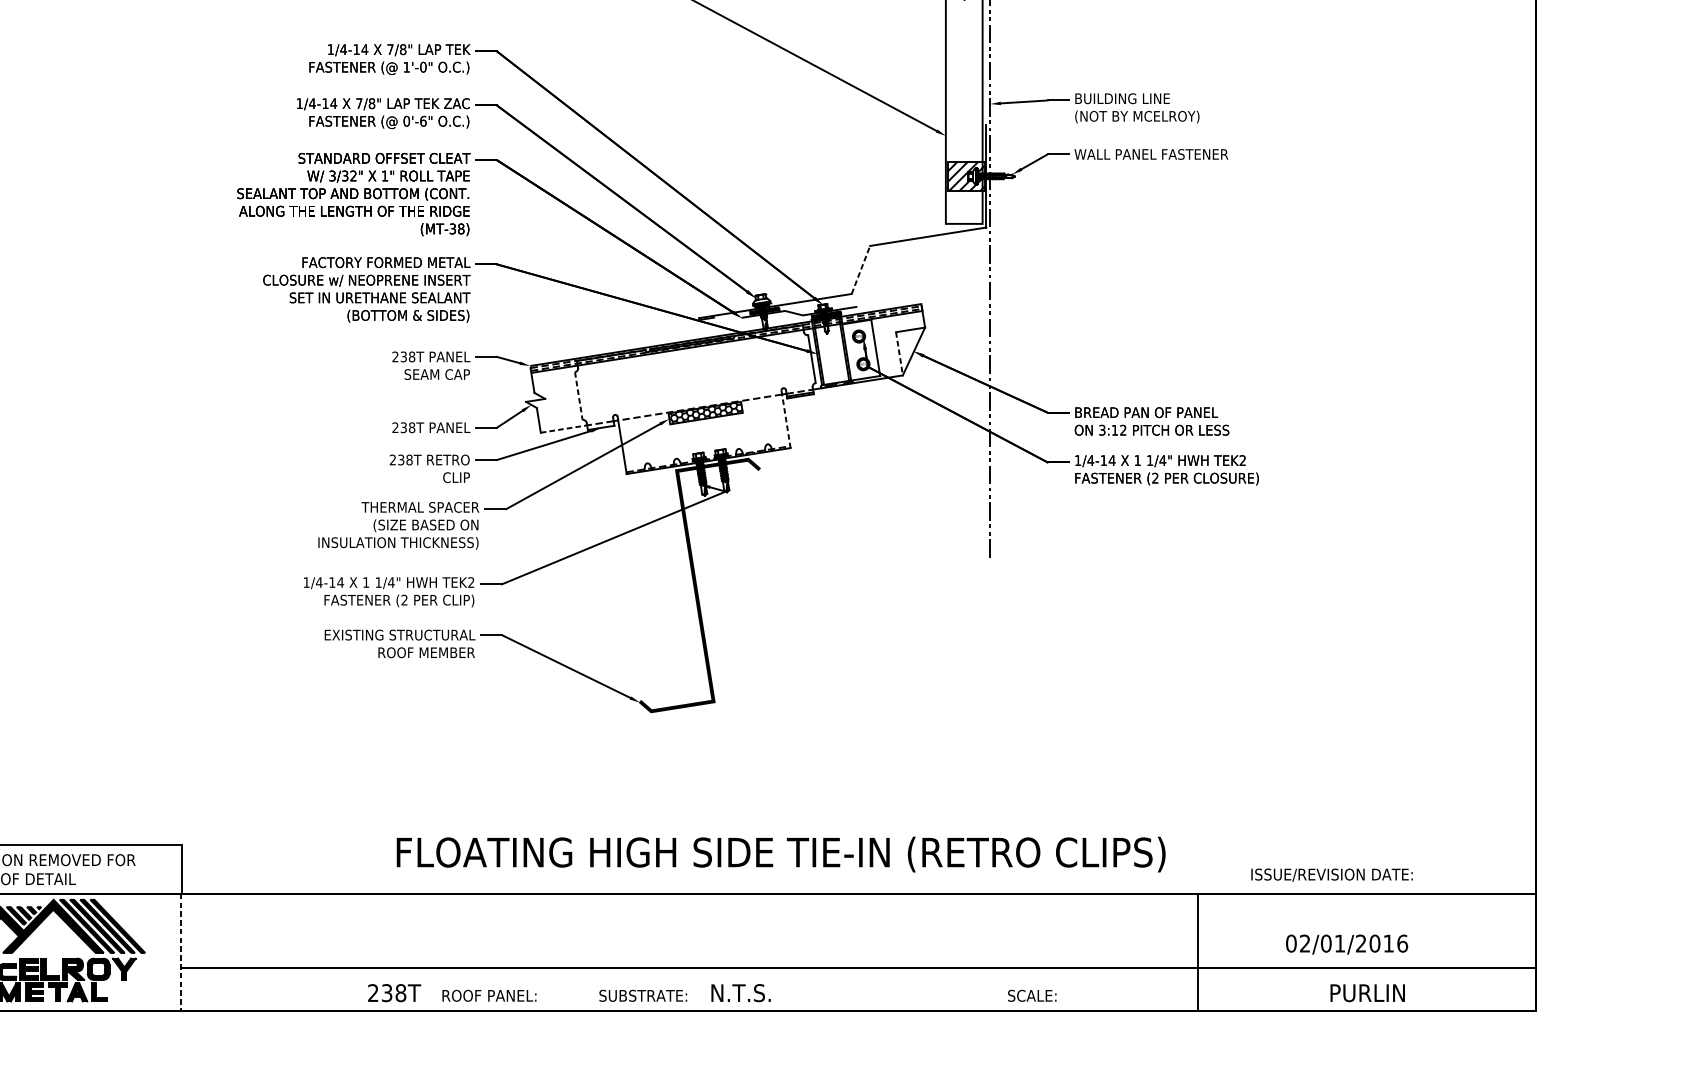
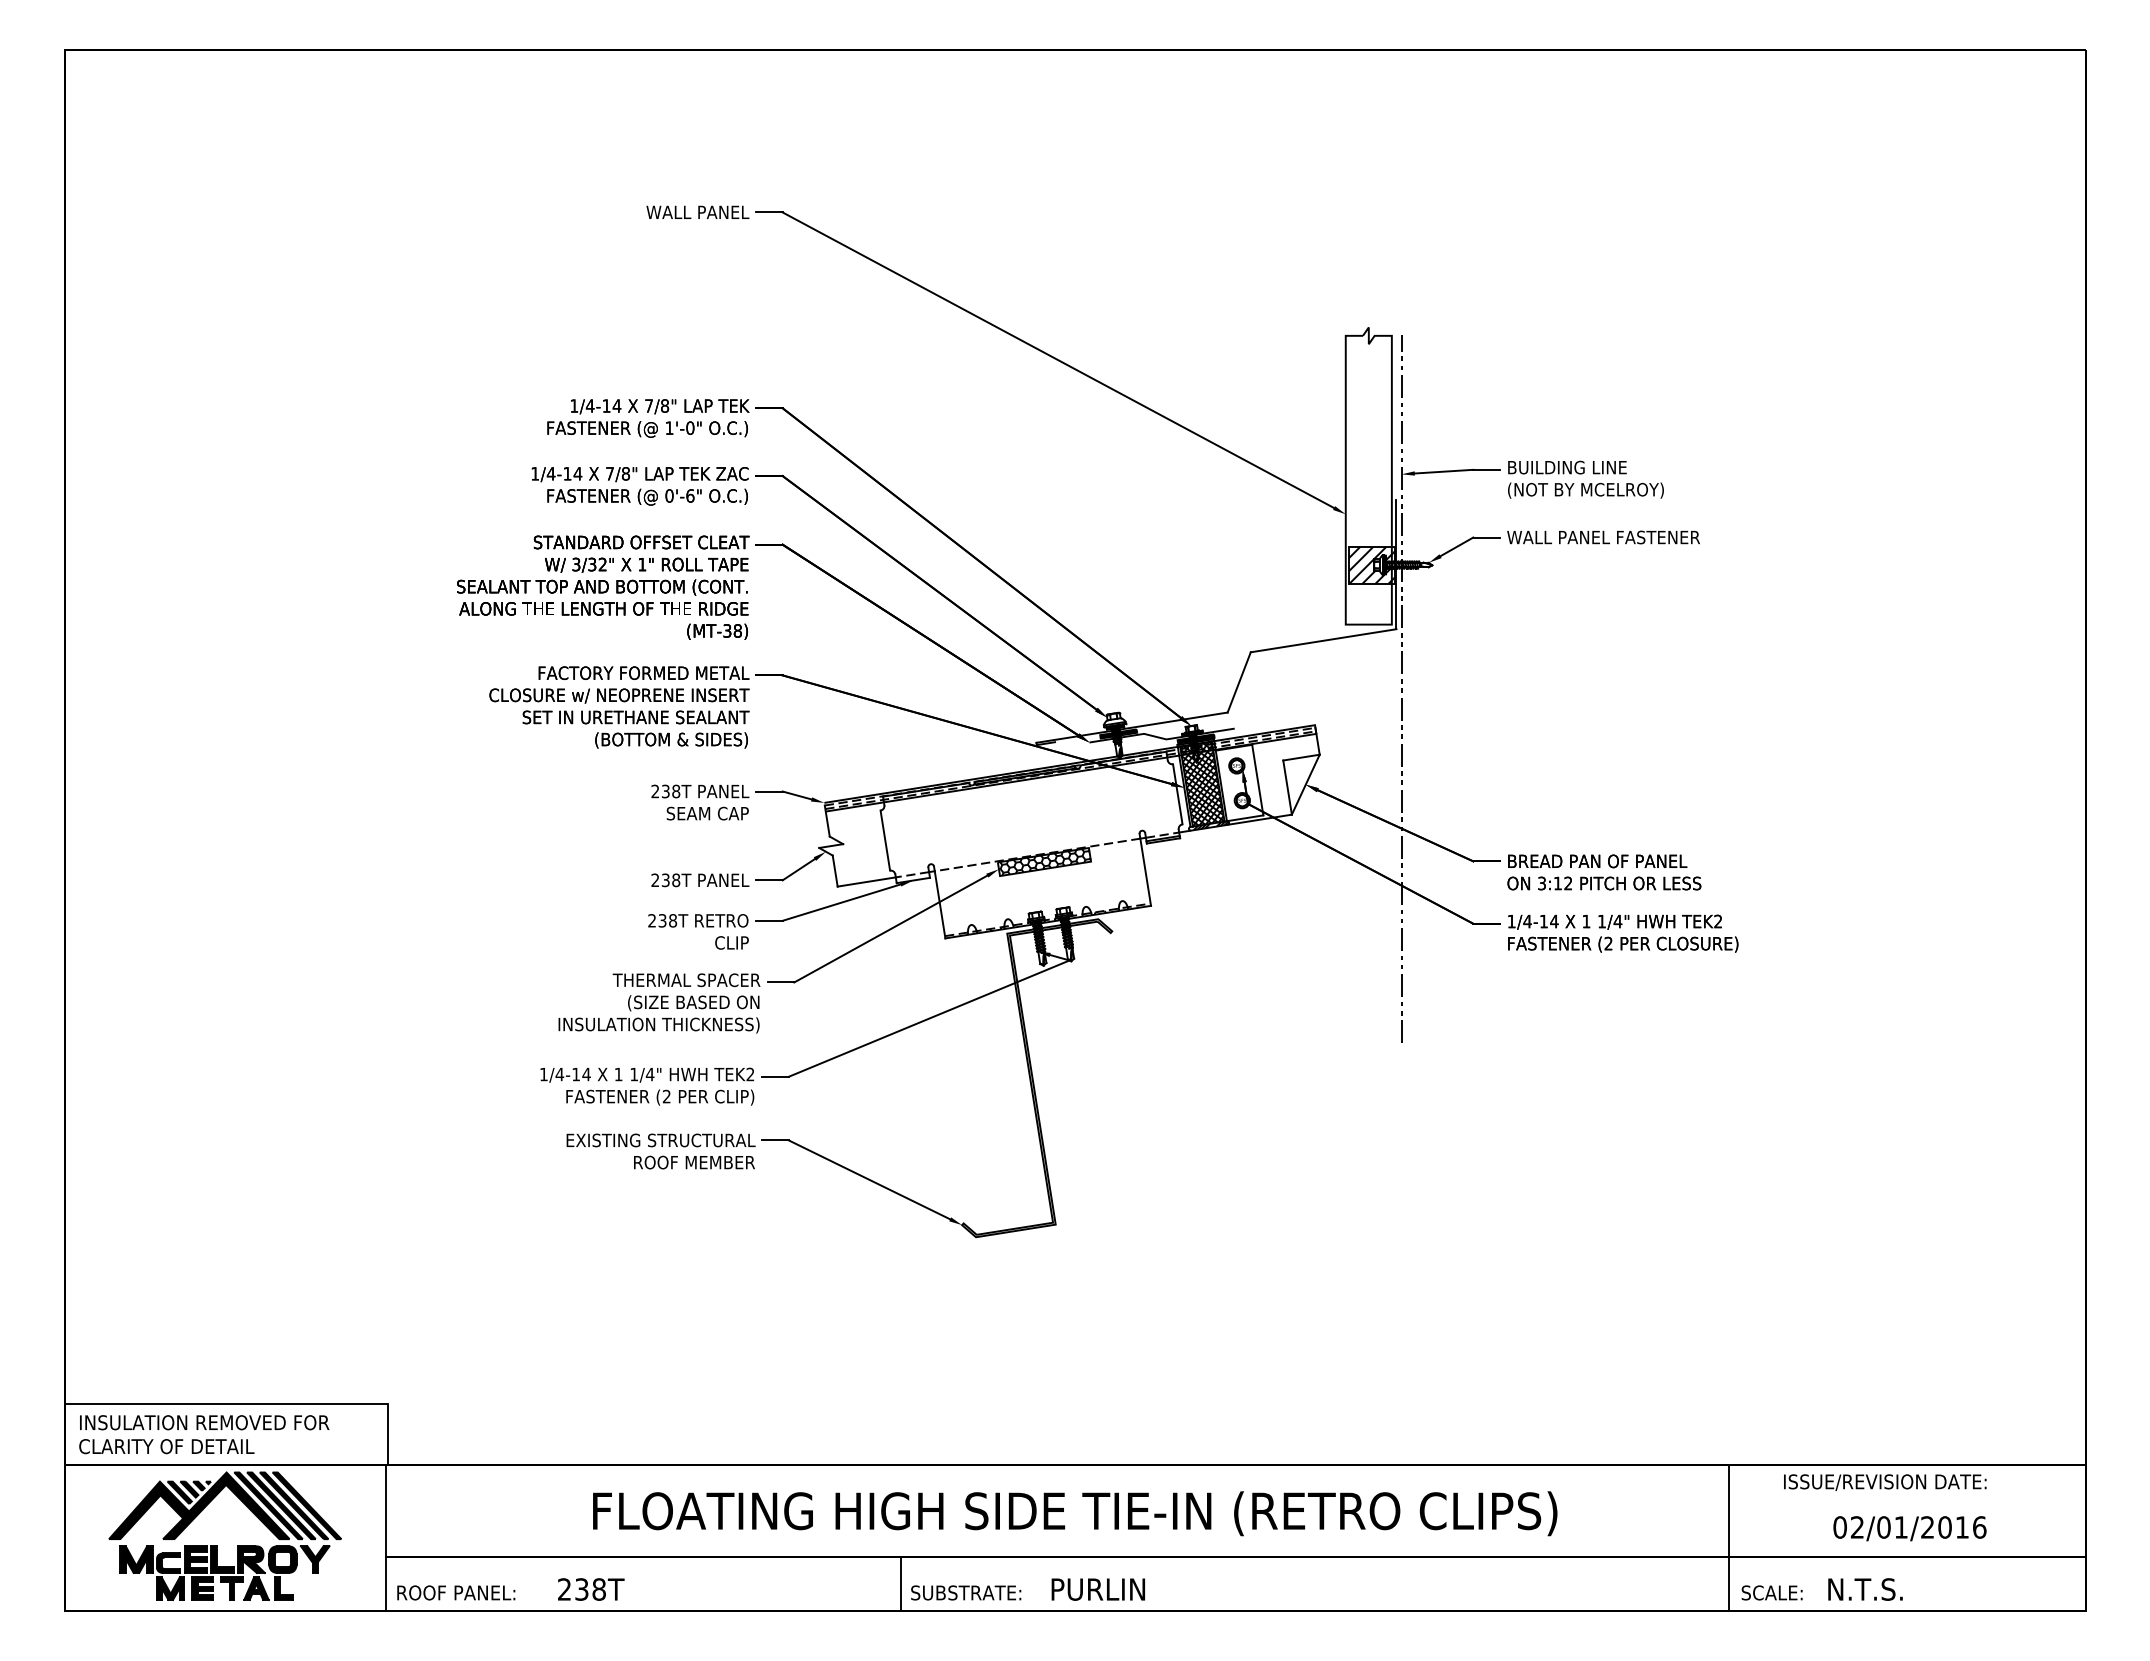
line: (861, 269) -> (1239, 681), dashed -> solid
hatch: (831, 350) -> (1202, 783), added
line: (899, 354) -> (1287, 788), dashed -> solid
line: (578, 396) -> (885, 841), dashed -> solid
line: (786, 419) -> (1145, 870), dashed -> solid
line: (564, 428) -> (867, 881), dashed -> solid
text: (781, 854) -> (1075, 1513), moved
text: (1332, 875) -> (1885, 1482), moved
text: (1346, 944) -> (1909, 1528), moved
line: (1197, 951) -> (1728, 1537), moved
line: (181, 952) -> (386, 1538), dashed -> solid
line: (590, 989) -> (900, 1584), added
text: (394, 993) -> (591, 1589), moved
text: (749, 993) -> (1099, 1589), N.T.S. -> PURLIN
text: (1368, 993) -> (1875, 1589), PURLIN -> N.T.S.
text: (489, 995) -> (456, 1592), moved
text: (1031, 995) -> (1771, 1592), moved

